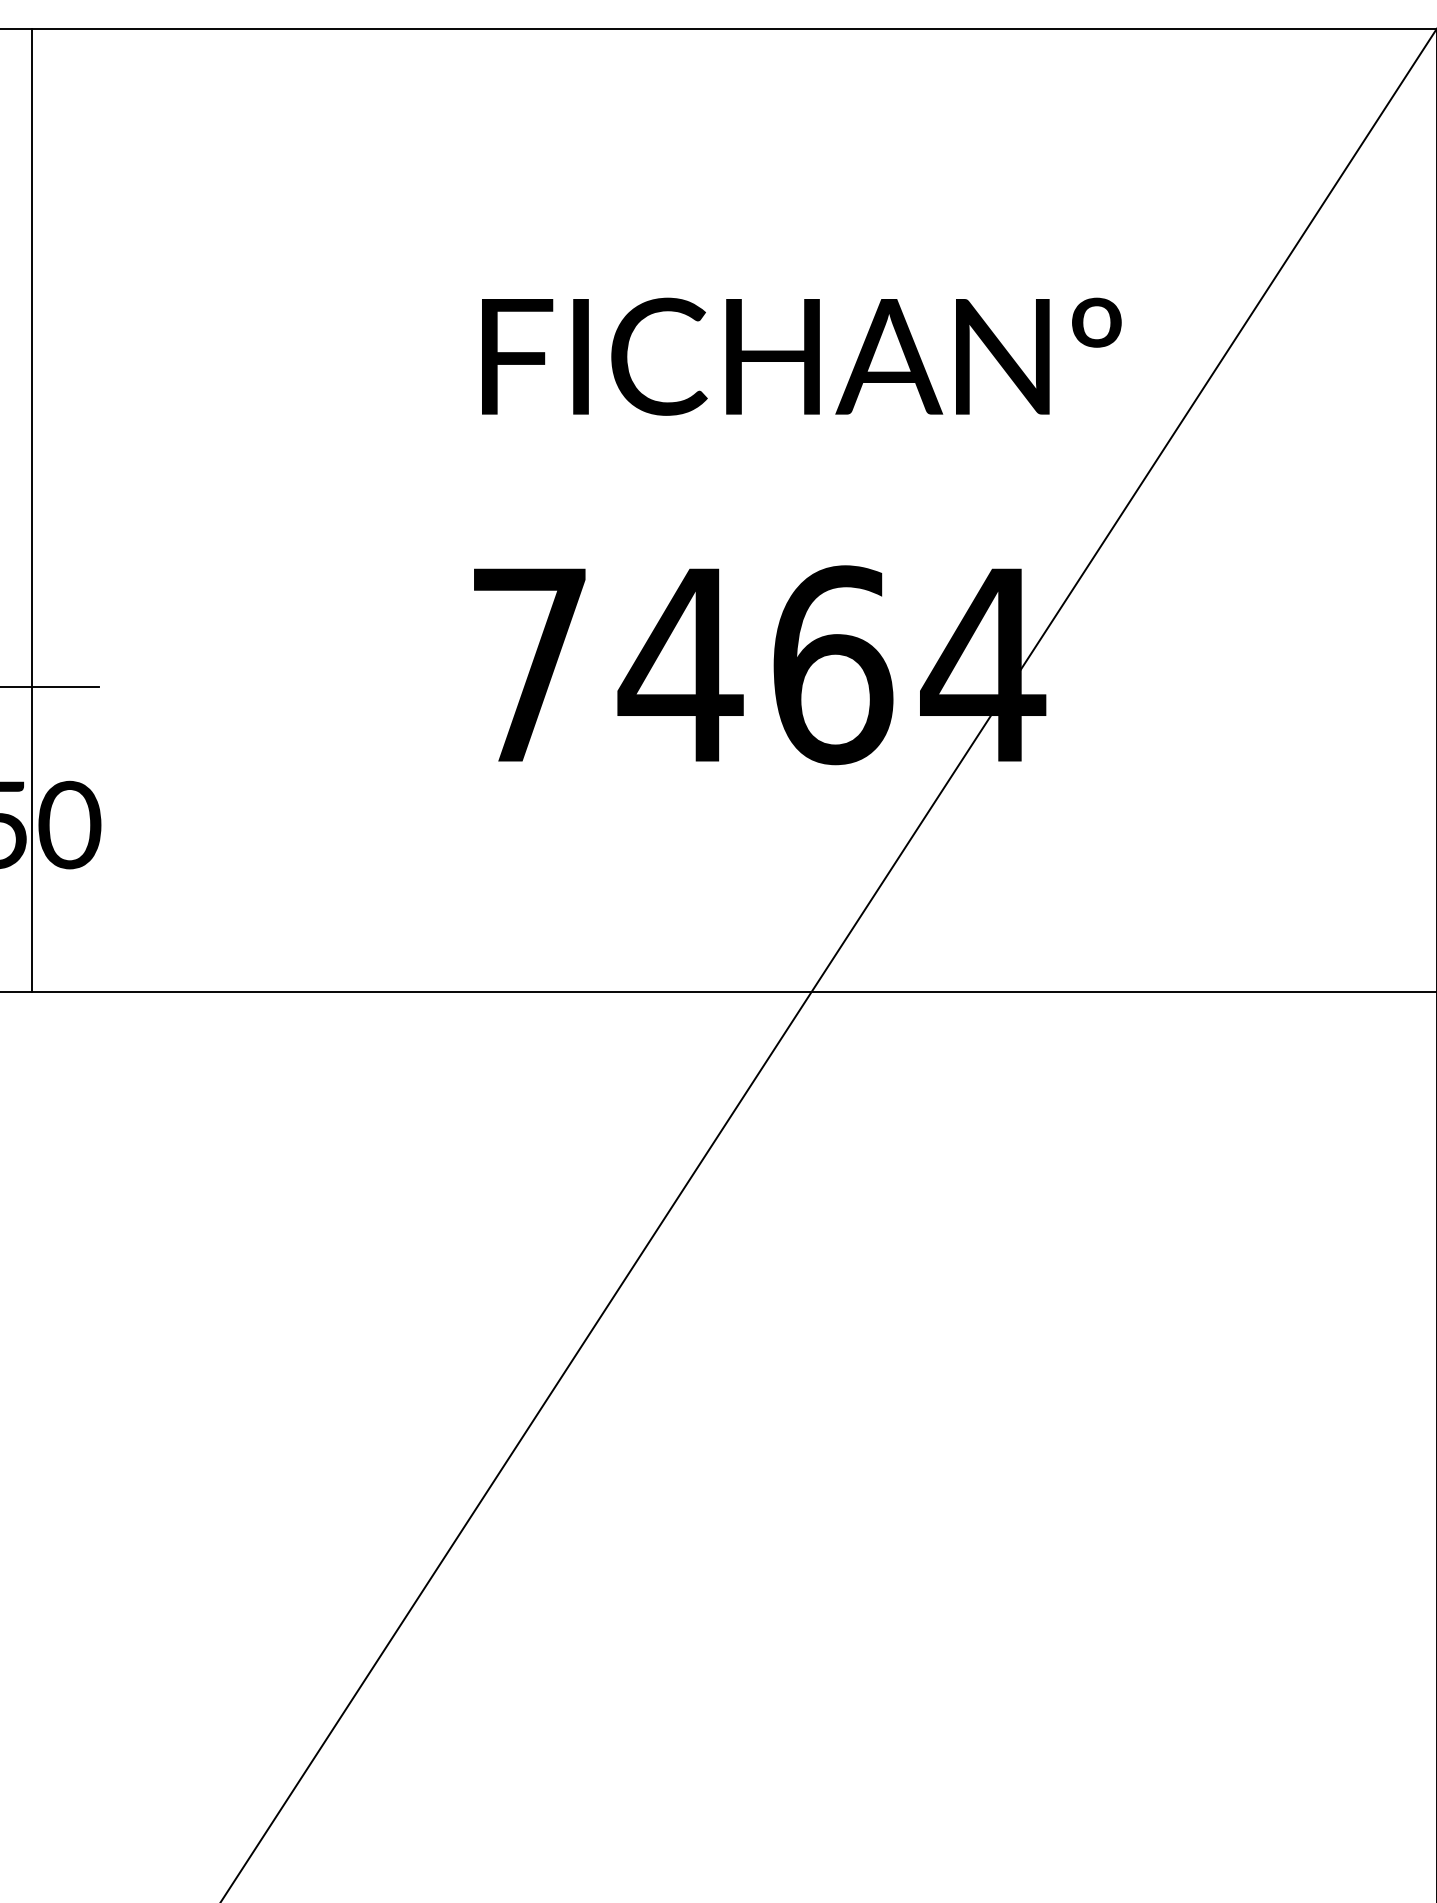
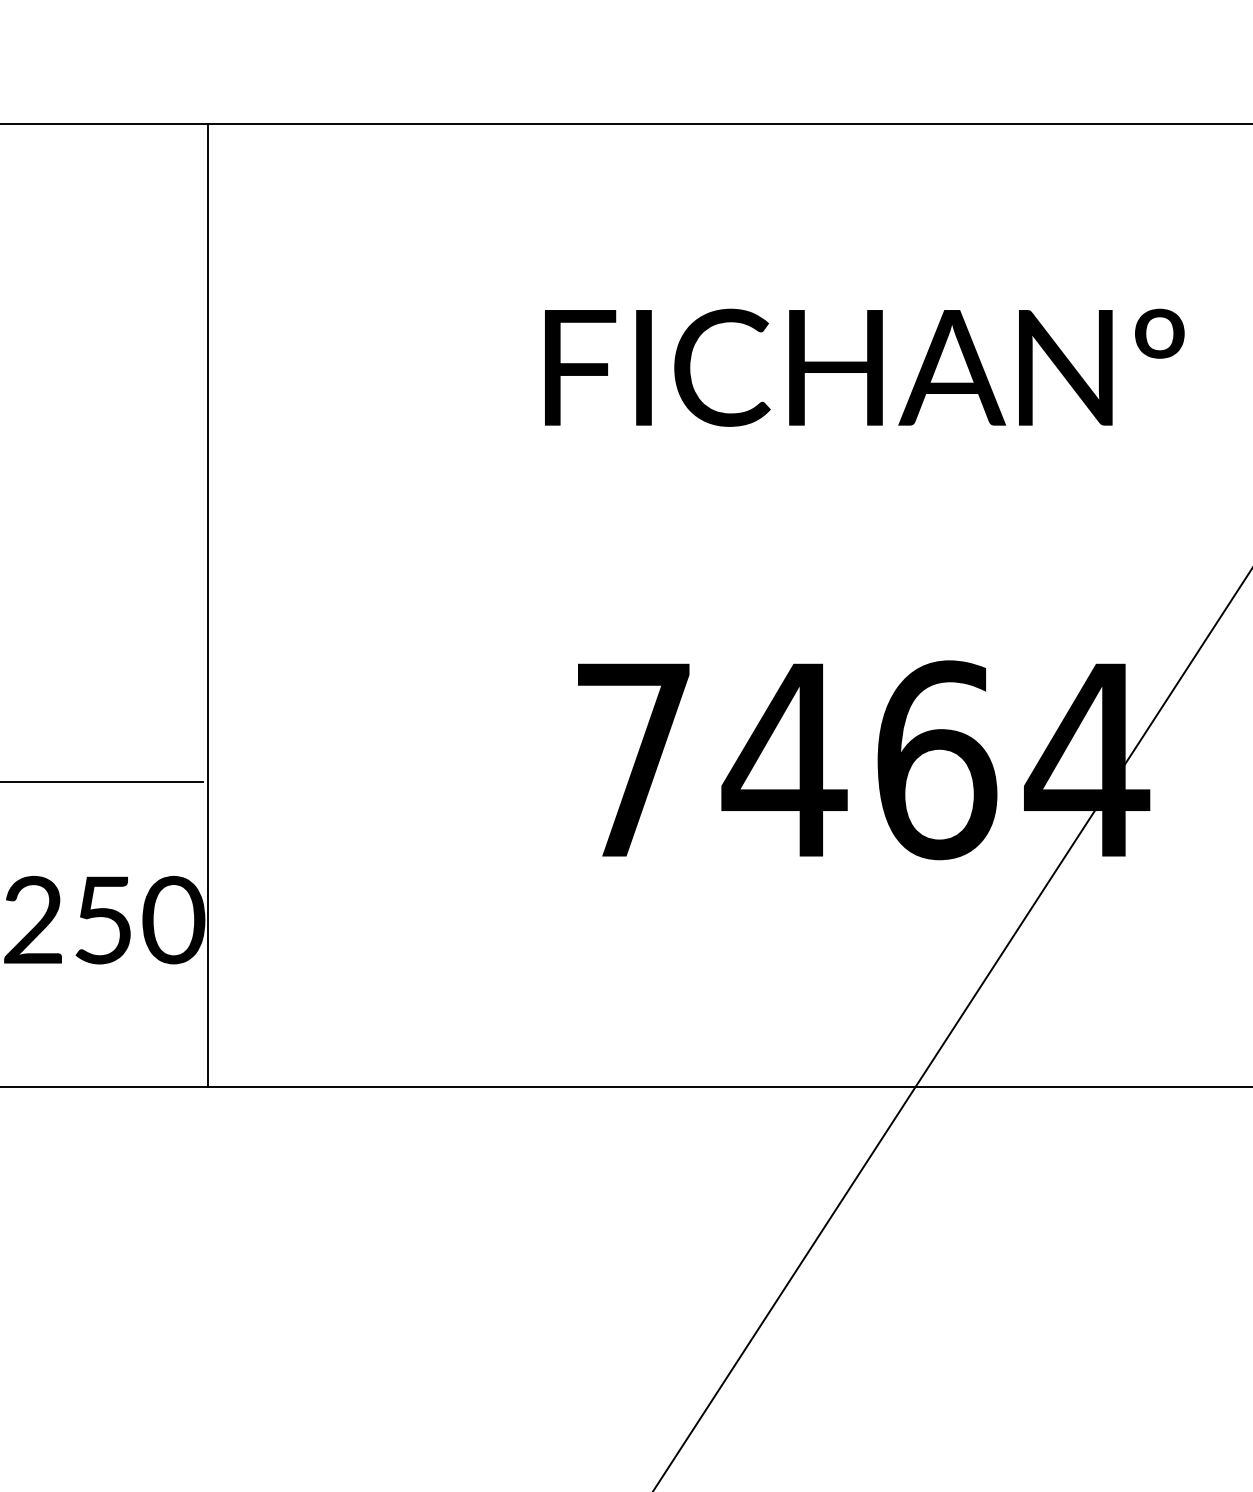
text: (801, 356) -> (864, 367), moved
line: (32, 510) -> (208, 605), moved

